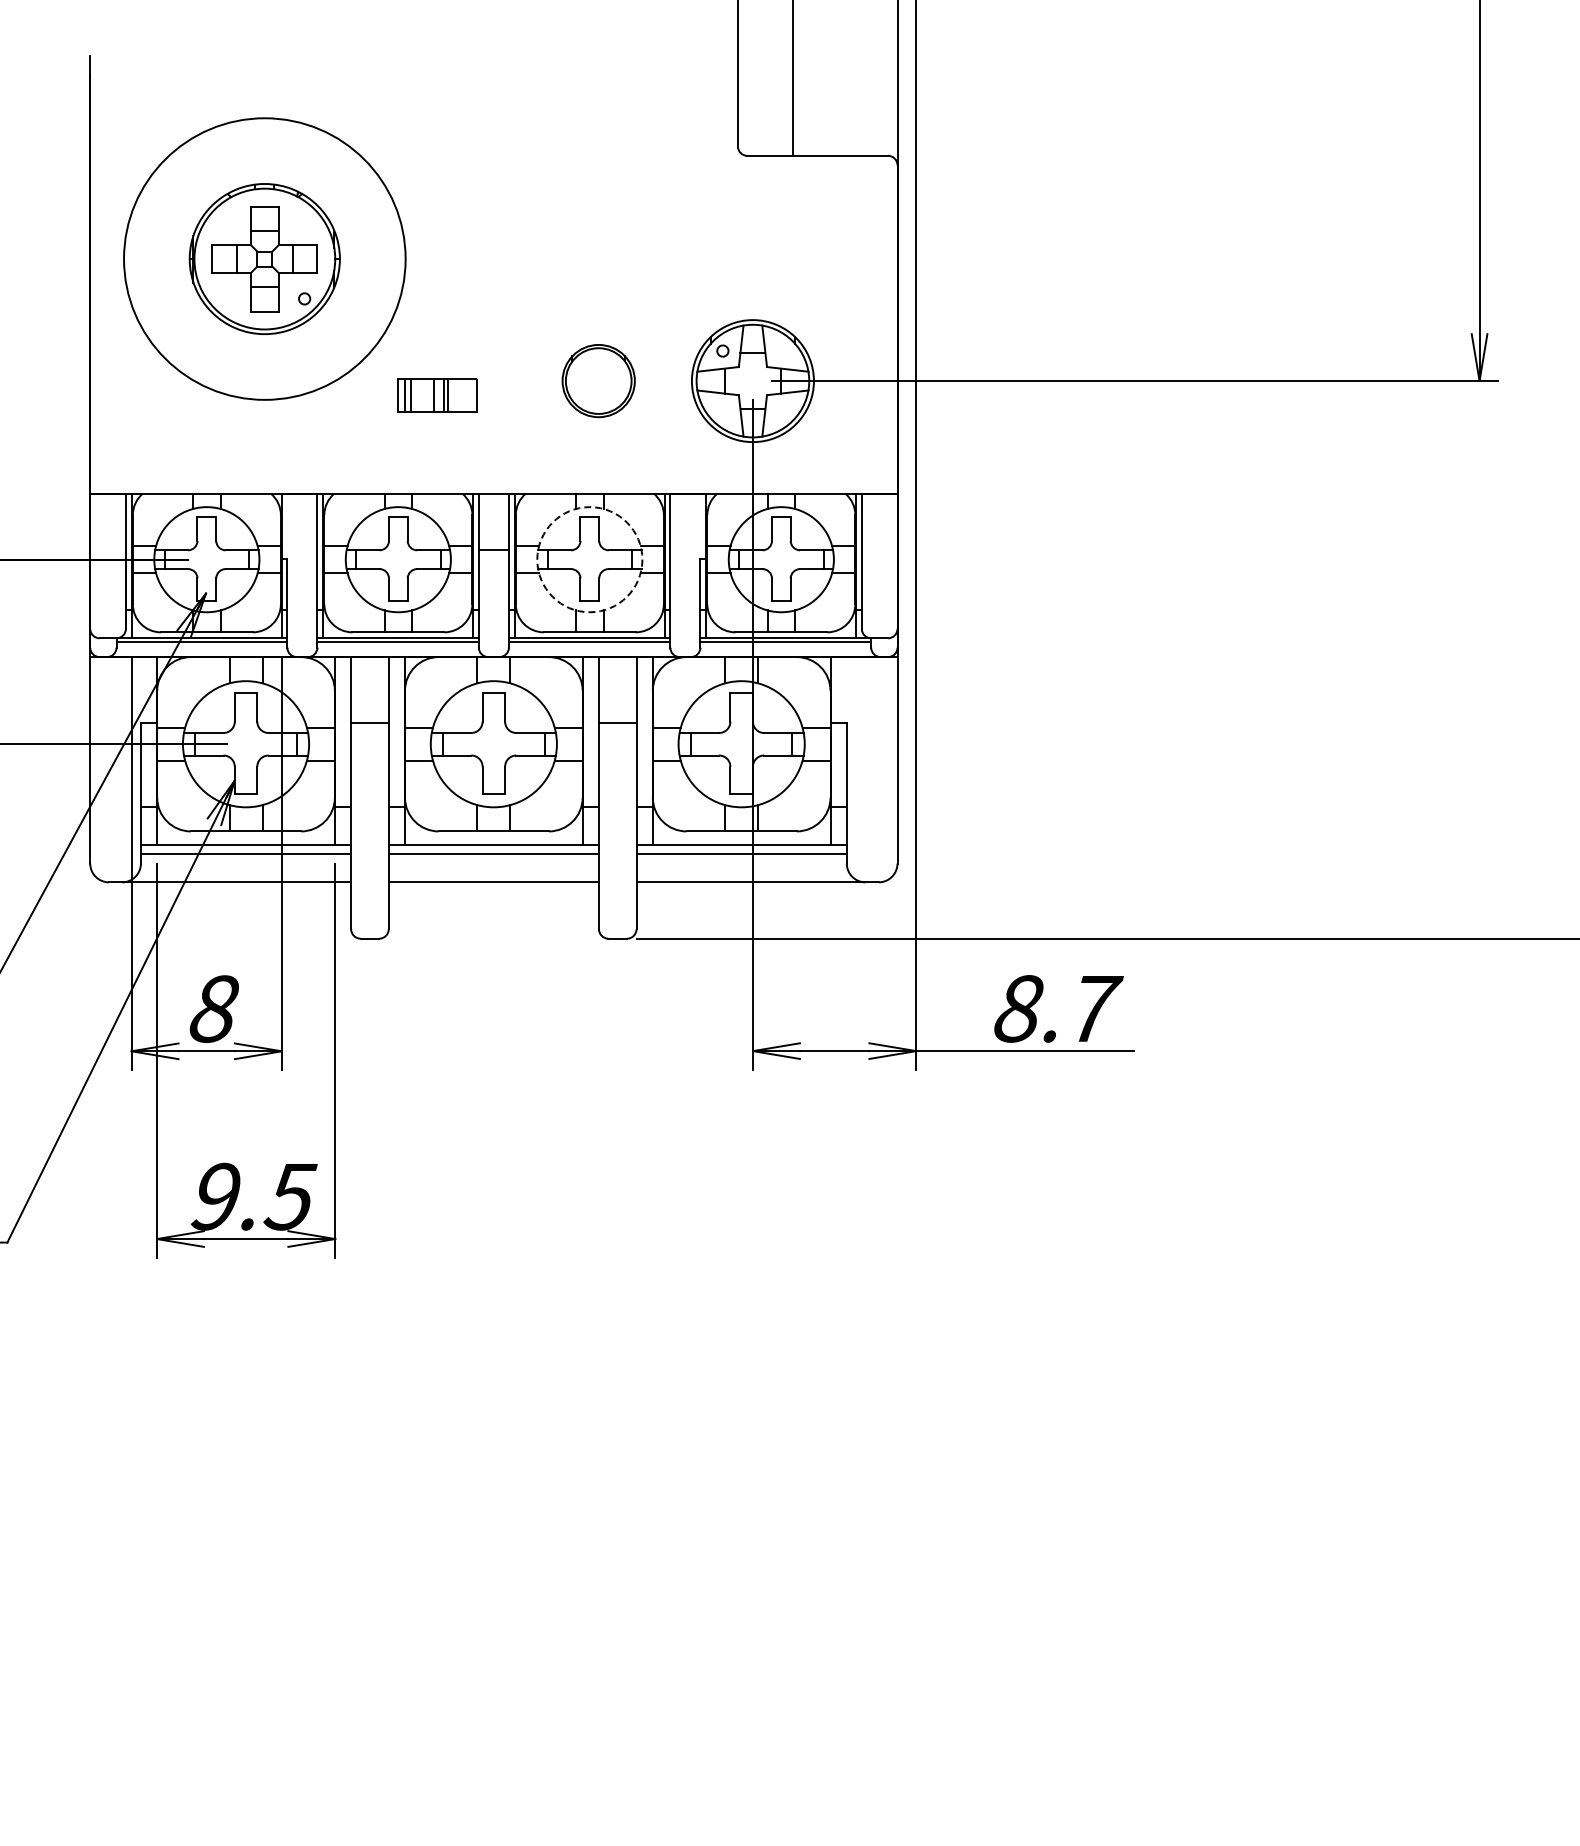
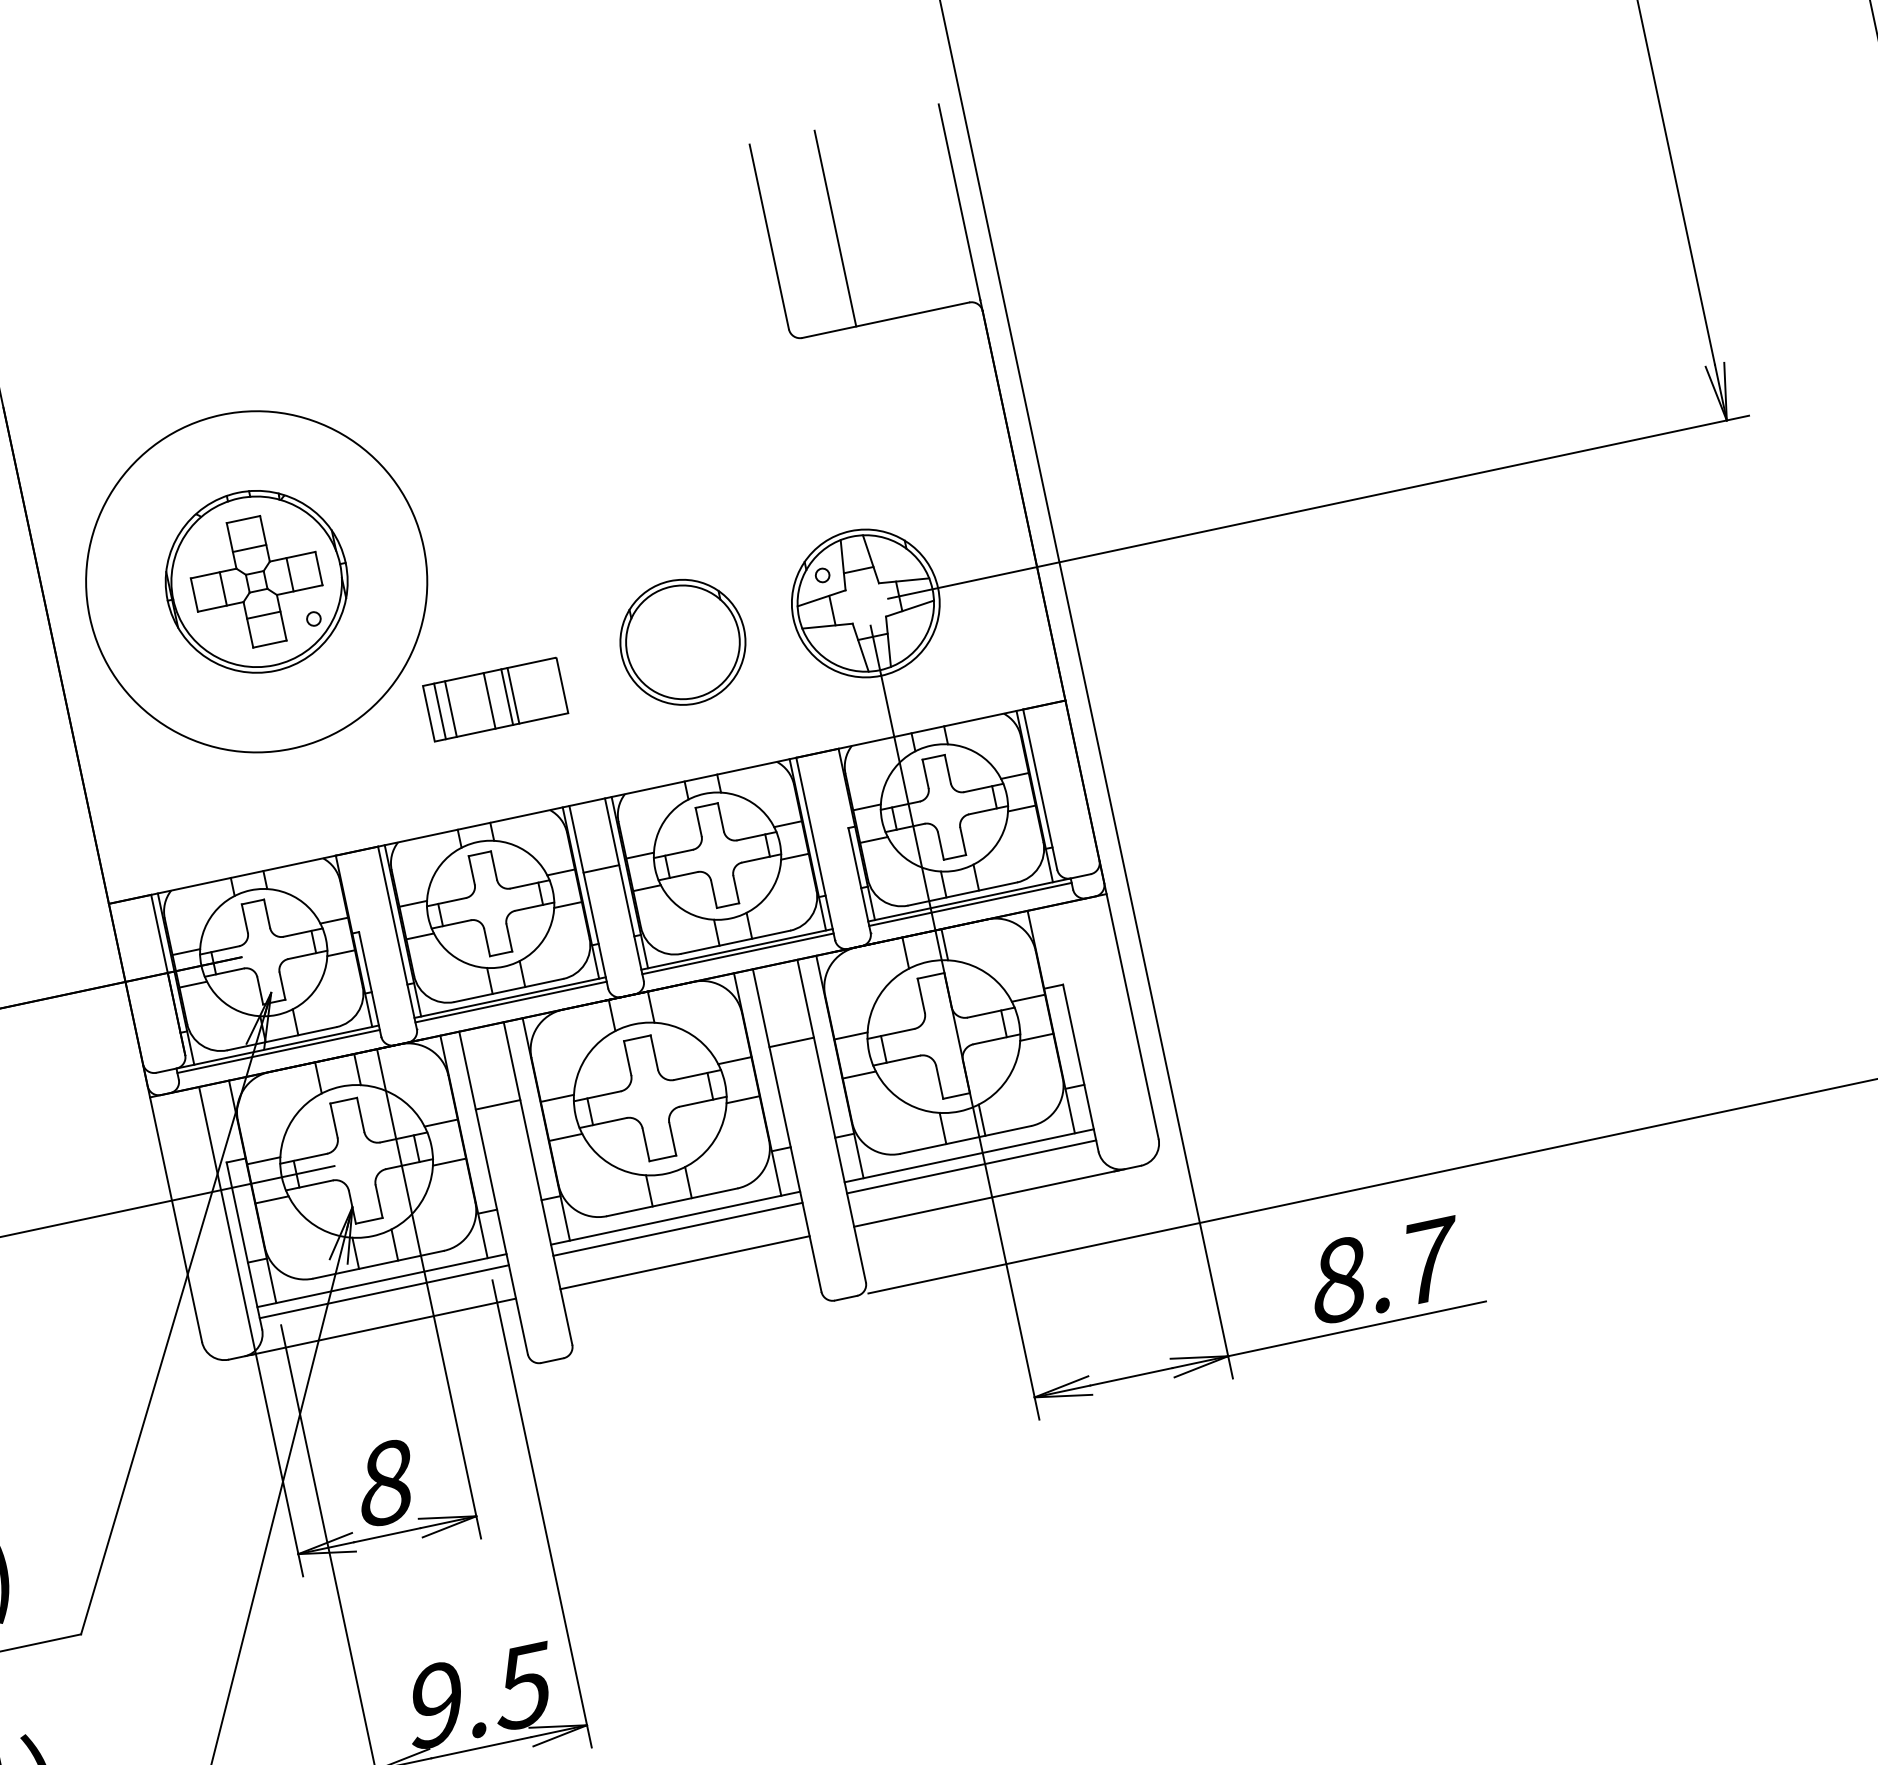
part: (598, 380) -> (682, 641), size x1.43
part: (437, 395) -> (495, 699), size x1.43
circle: (589, 559) -> (717, 856), dashed -> solid

